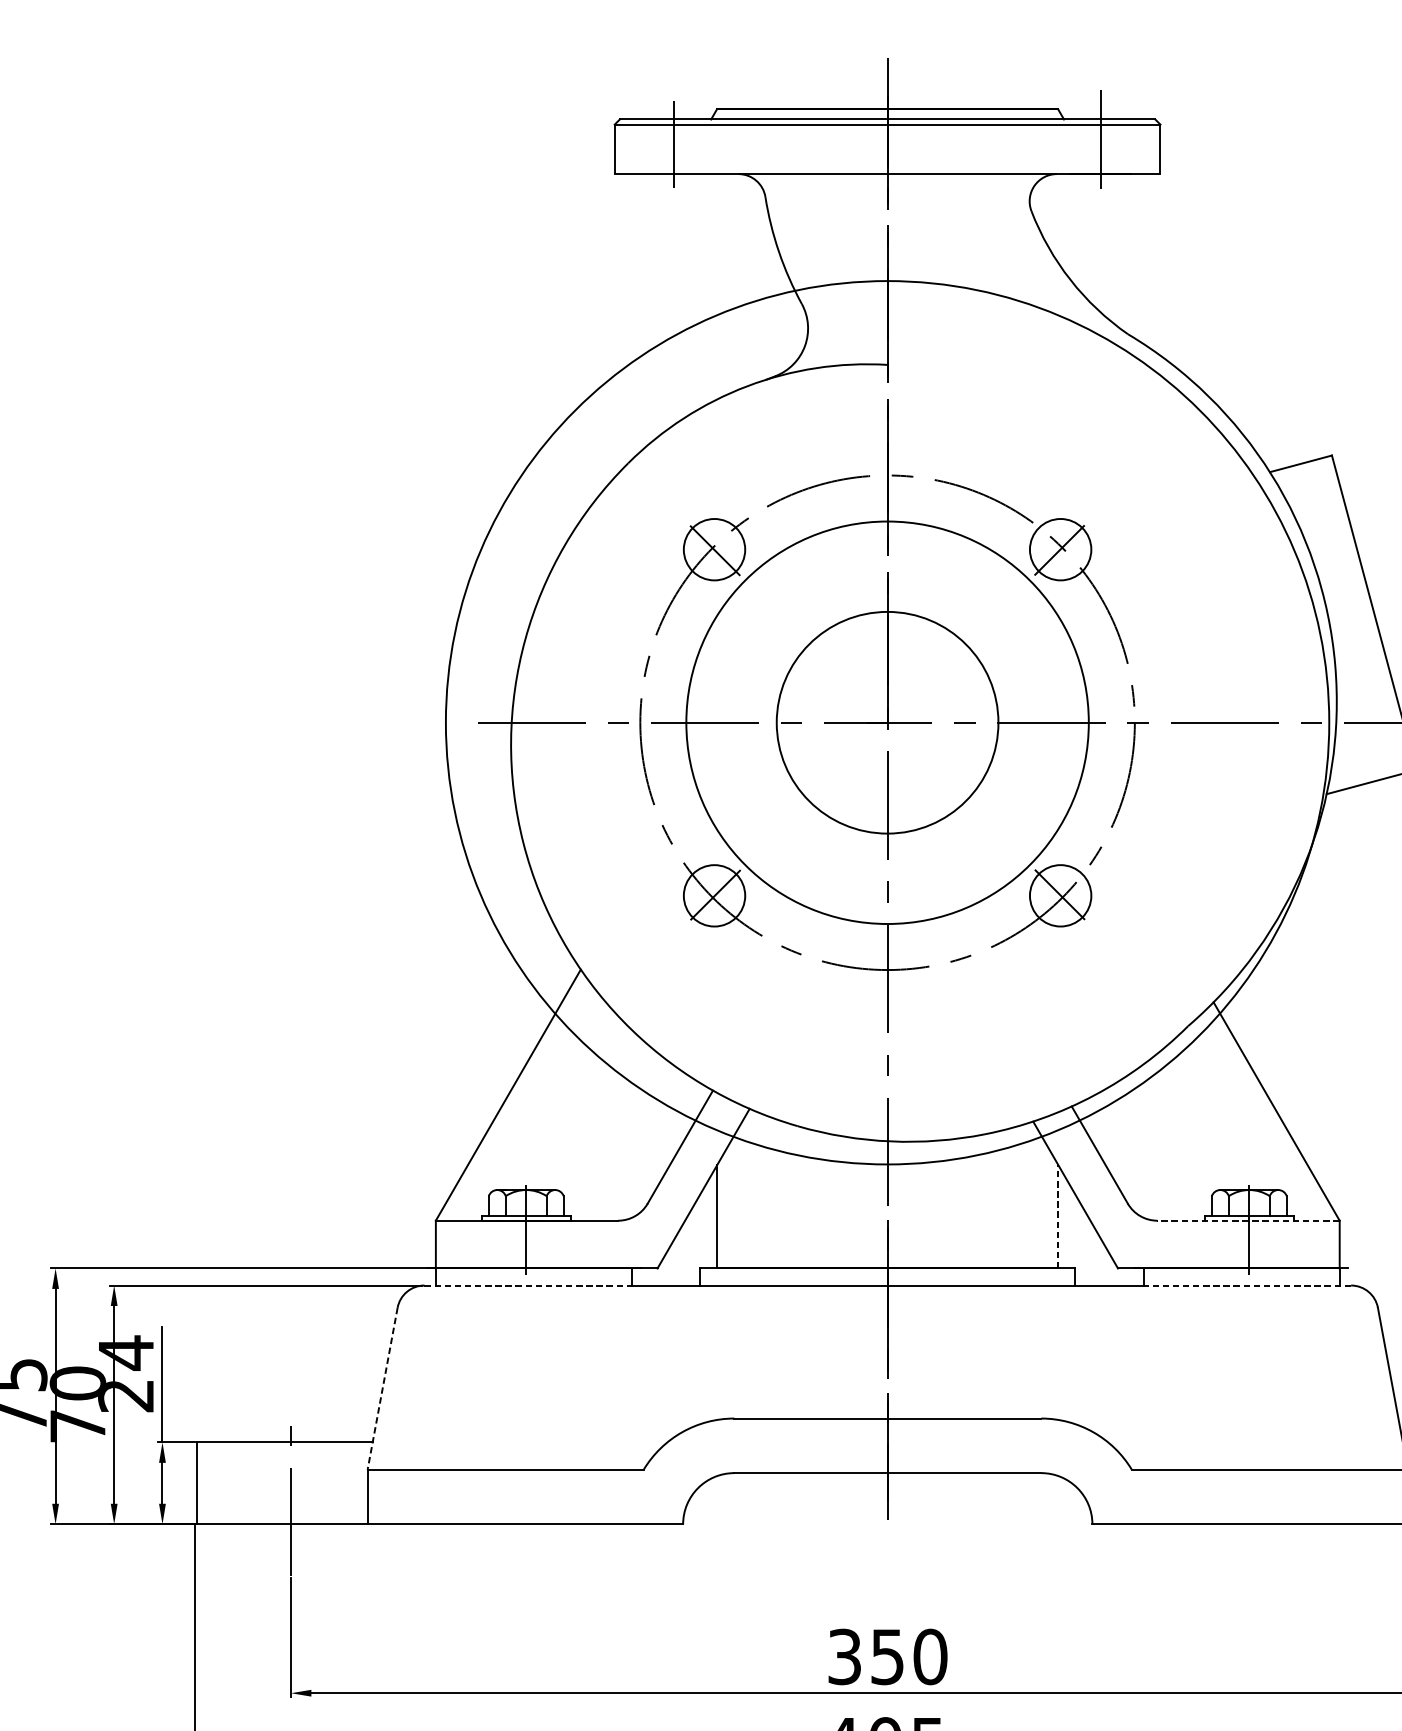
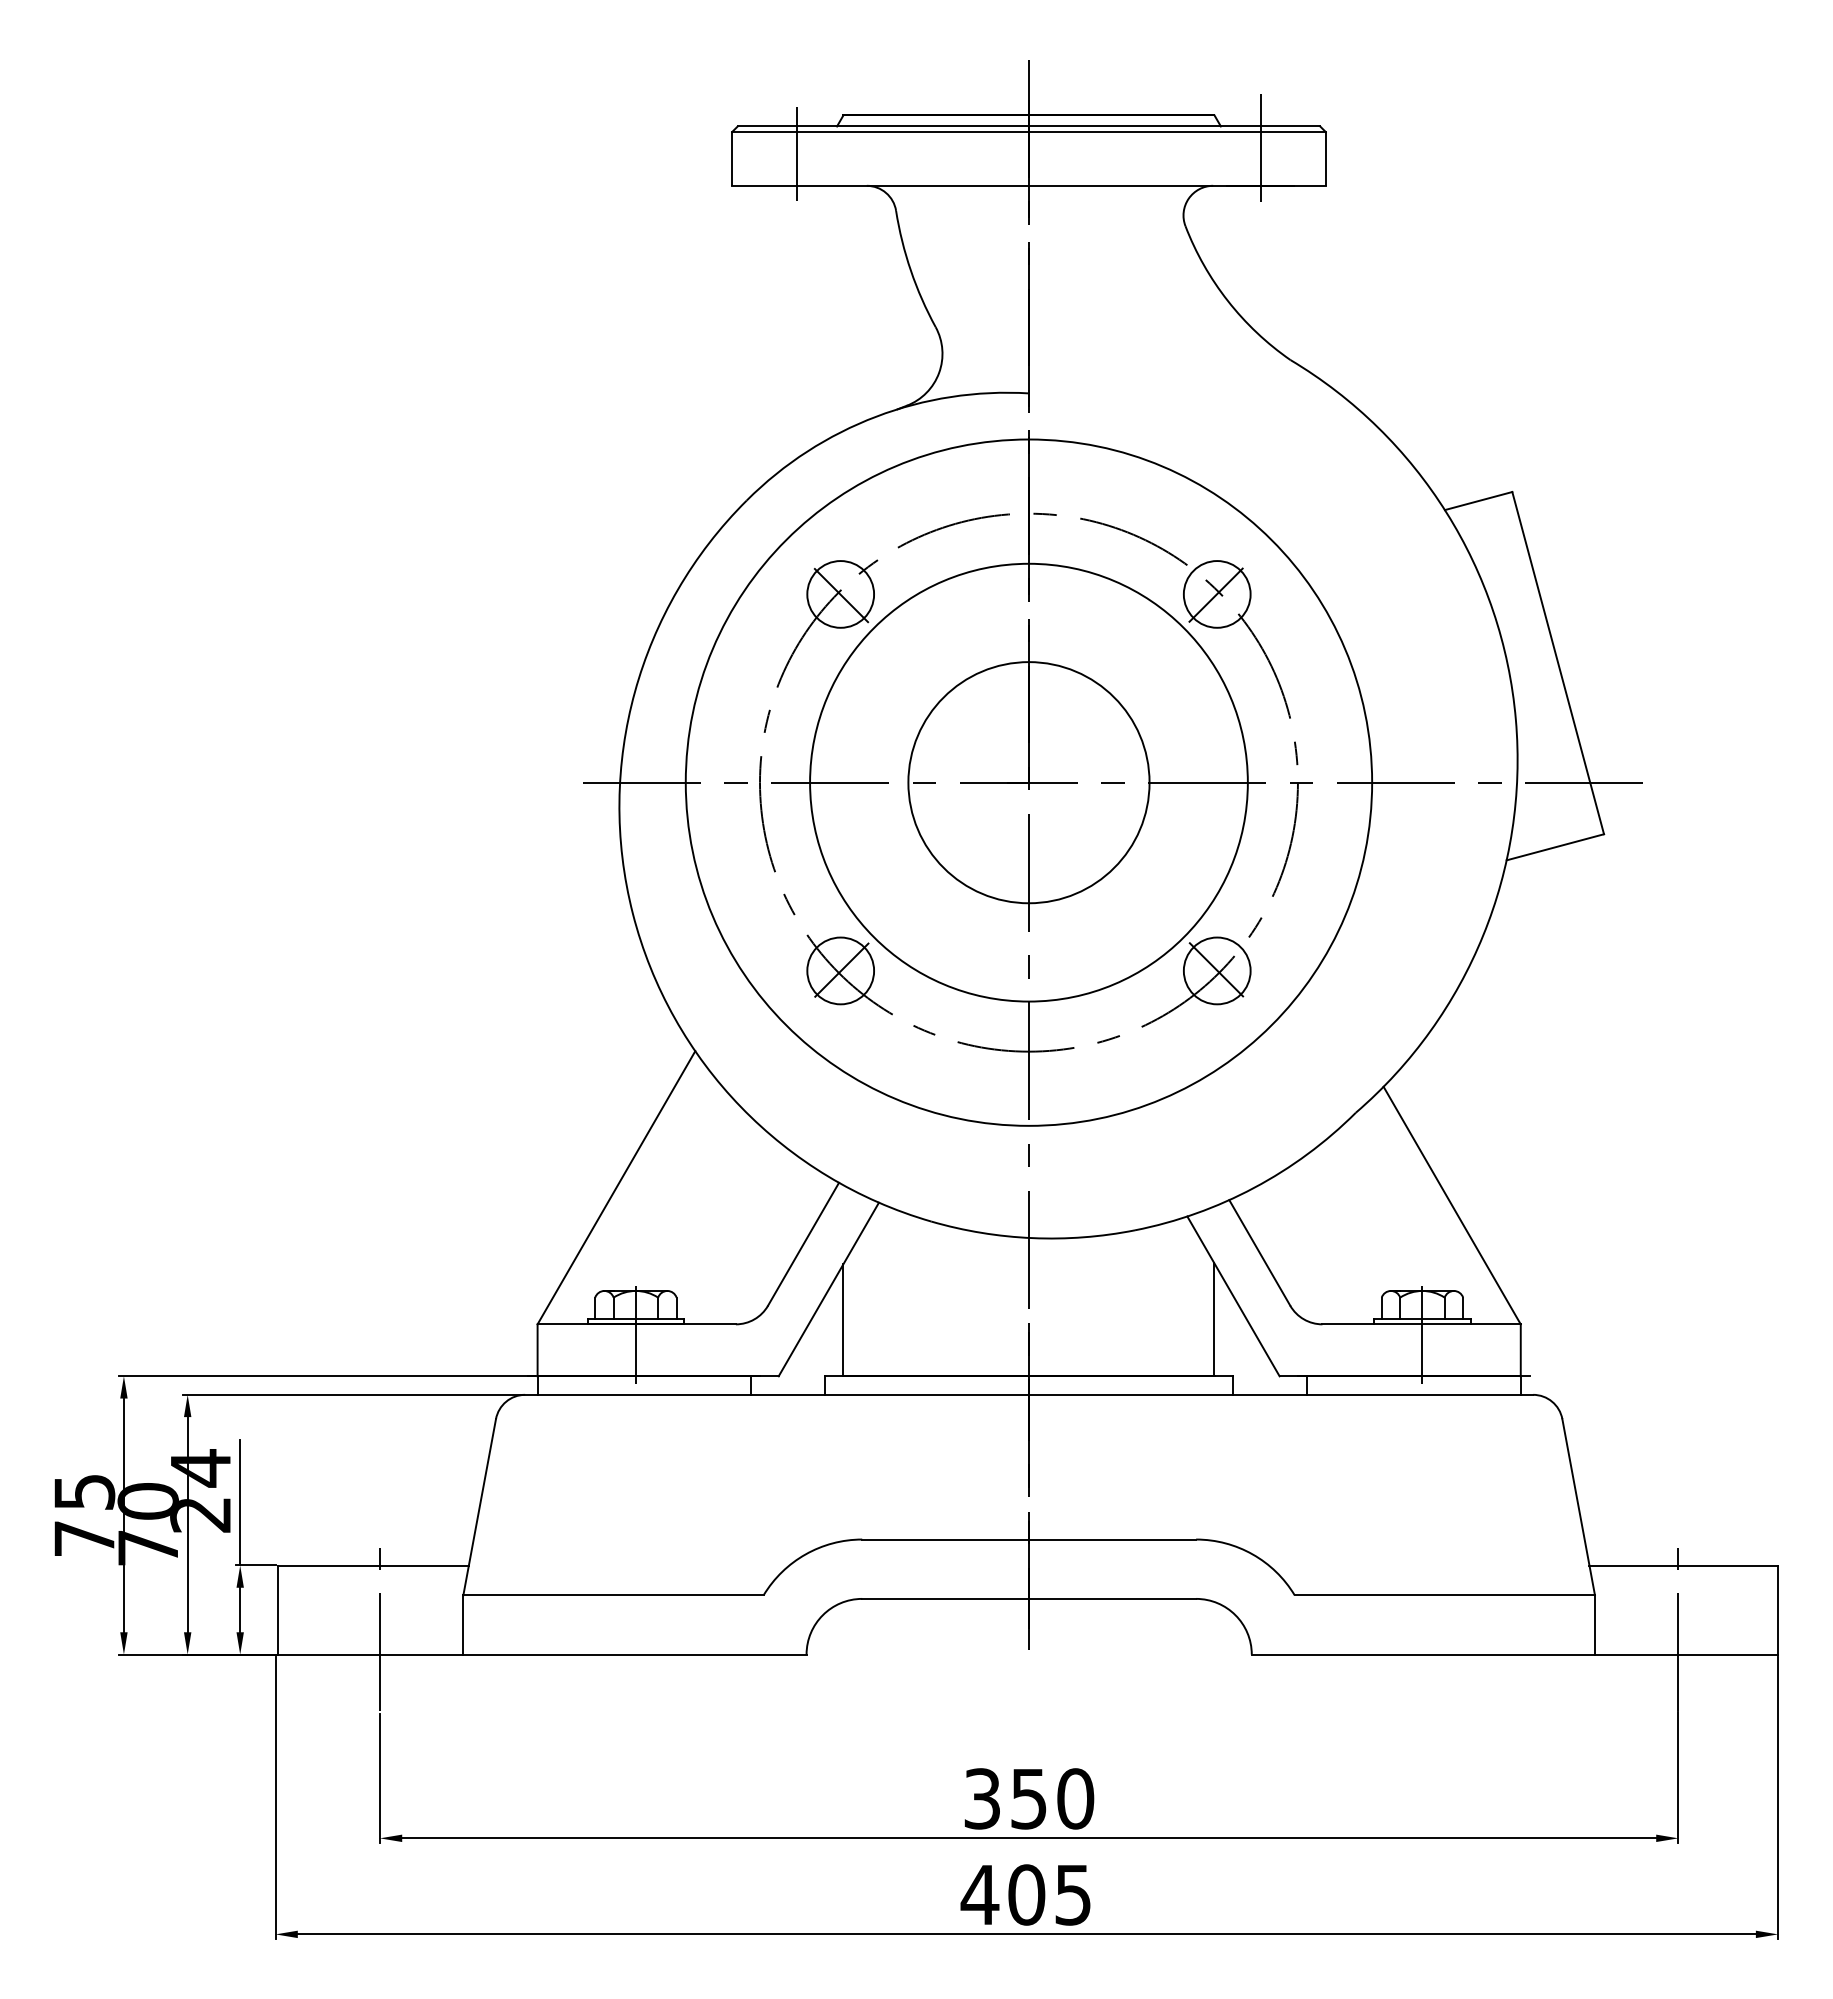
circle: (887, 722) -> (1028, 782), size x0.71
line: (1058, 1216) -> (1214, 1319), dashed -> solid
line: (1248, 1220) -> (1421, 1324), dashed -> solid
line: (528, 1285) -> (638, 1394), dashed -> solid
line: (1247, 1285) -> (1420, 1394), dashed -> solid
line: (382, 1389) -> (479, 1507), dashed -> solid

